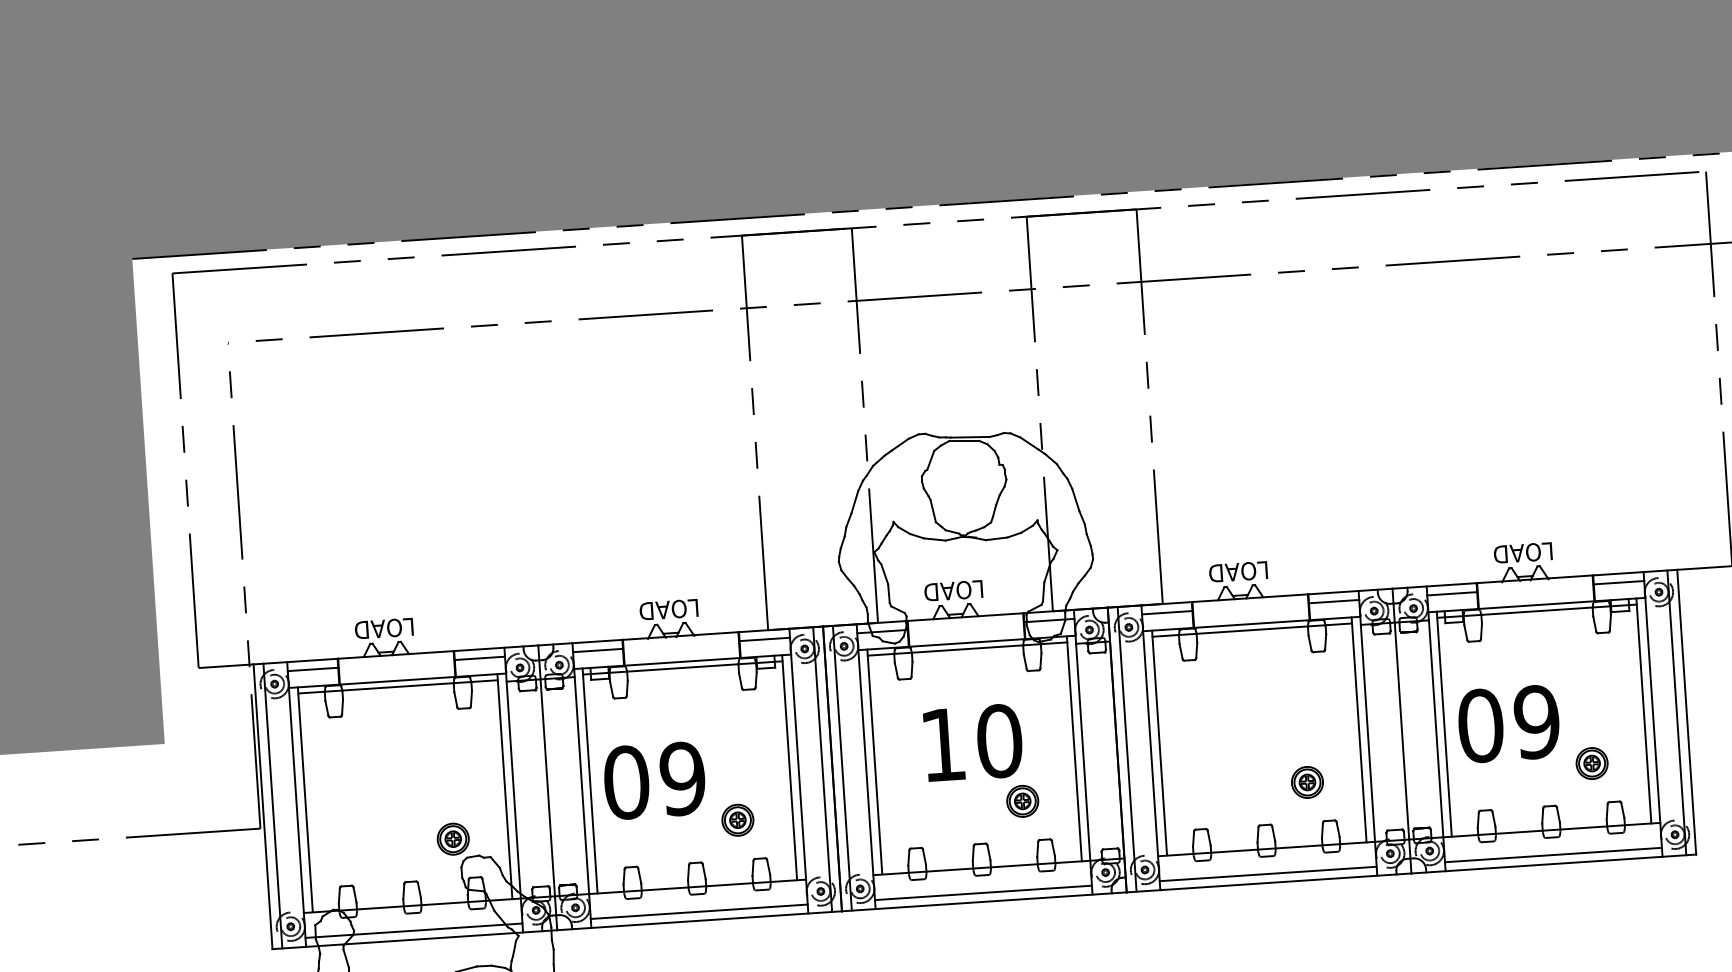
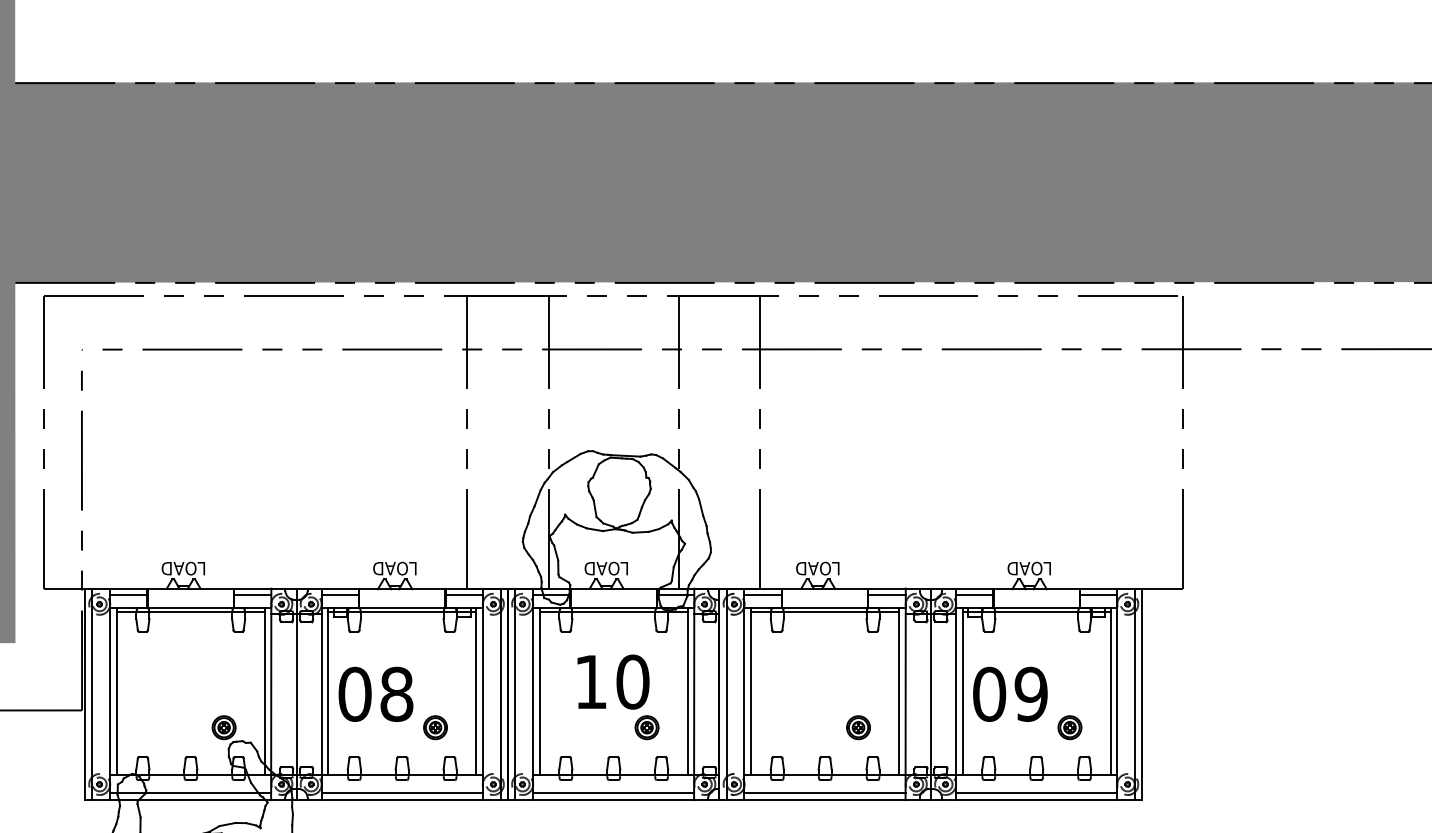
text: (682, 777) -> (396, 693), 09 -> 08

